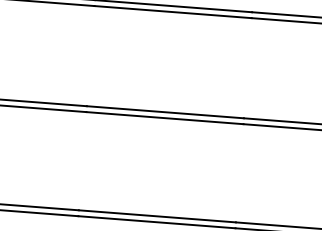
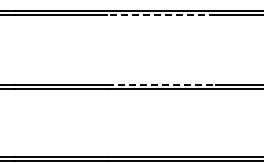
line: (172, 12) -> (161, 15), solid -> dashed
line: (166, 112) -> (162, 84), solid -> dashed

